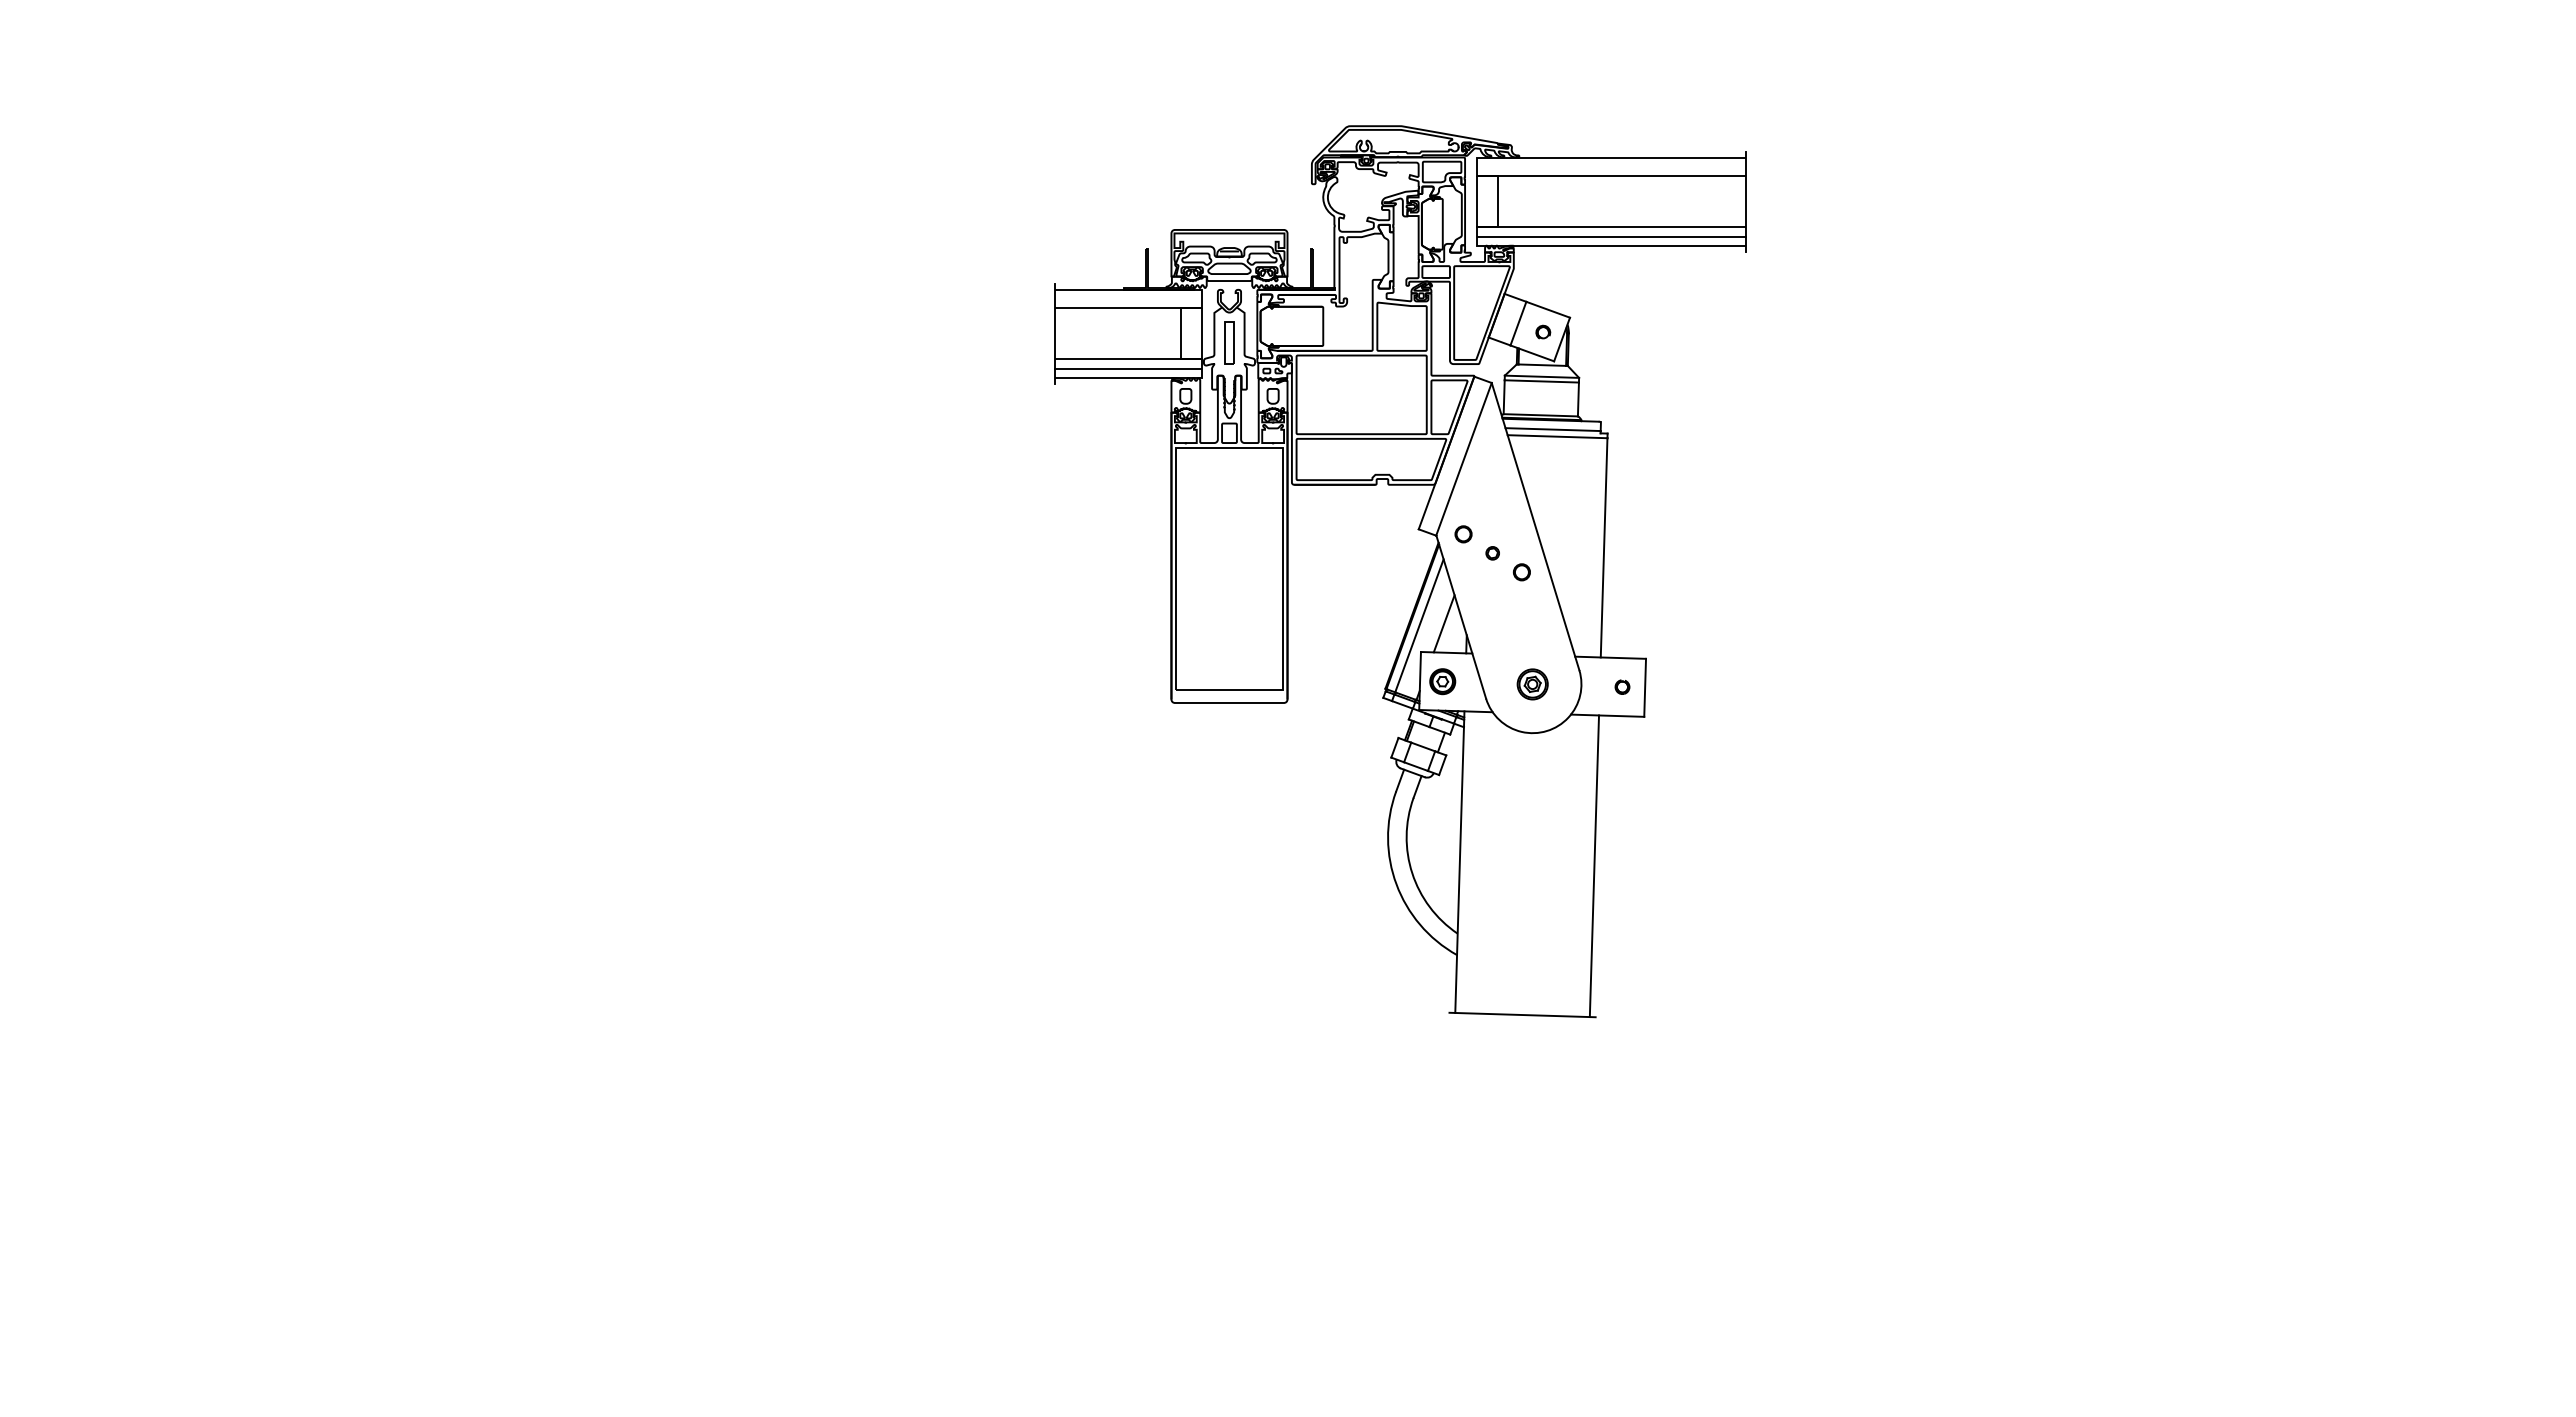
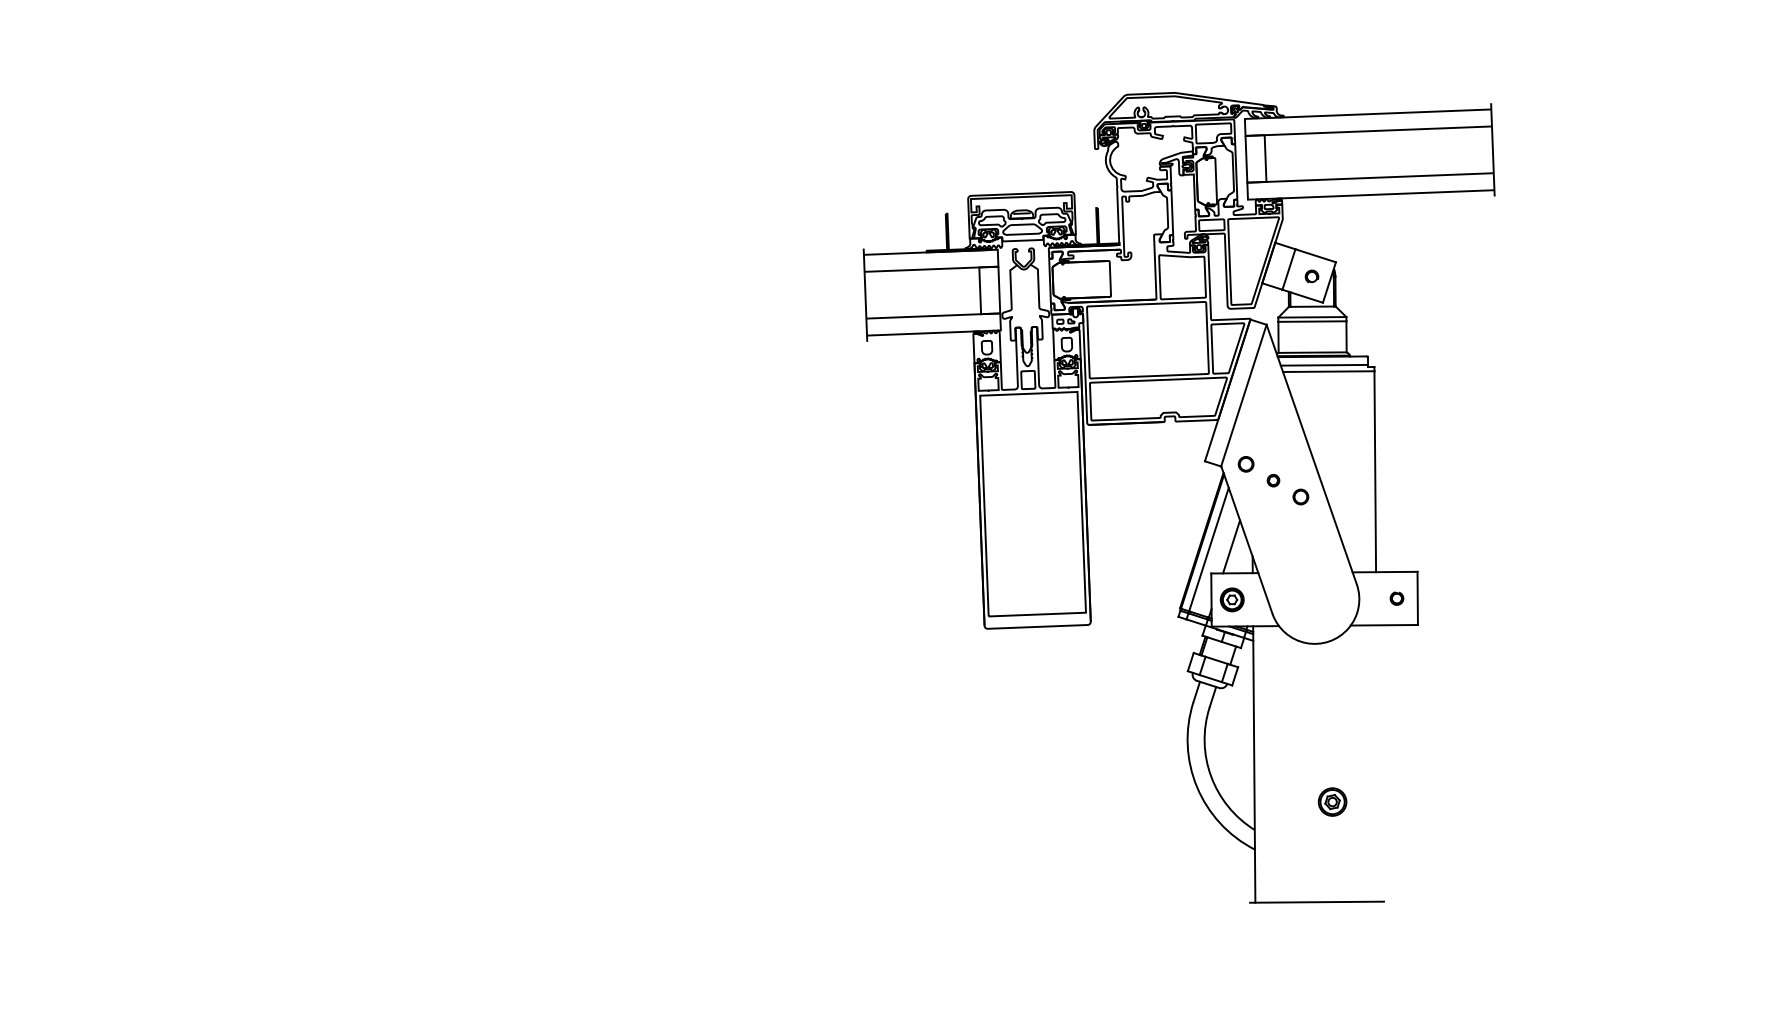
line: (1611, 236) -> (1371, 186), removed
part: (1229, 342) -> (1025, 296), removed
line: (1127, 369) -> (932, 325), removed
part: (1532, 684) -> (1332, 802), moved
line: (1594, 866) -> (1377, 763), removed

